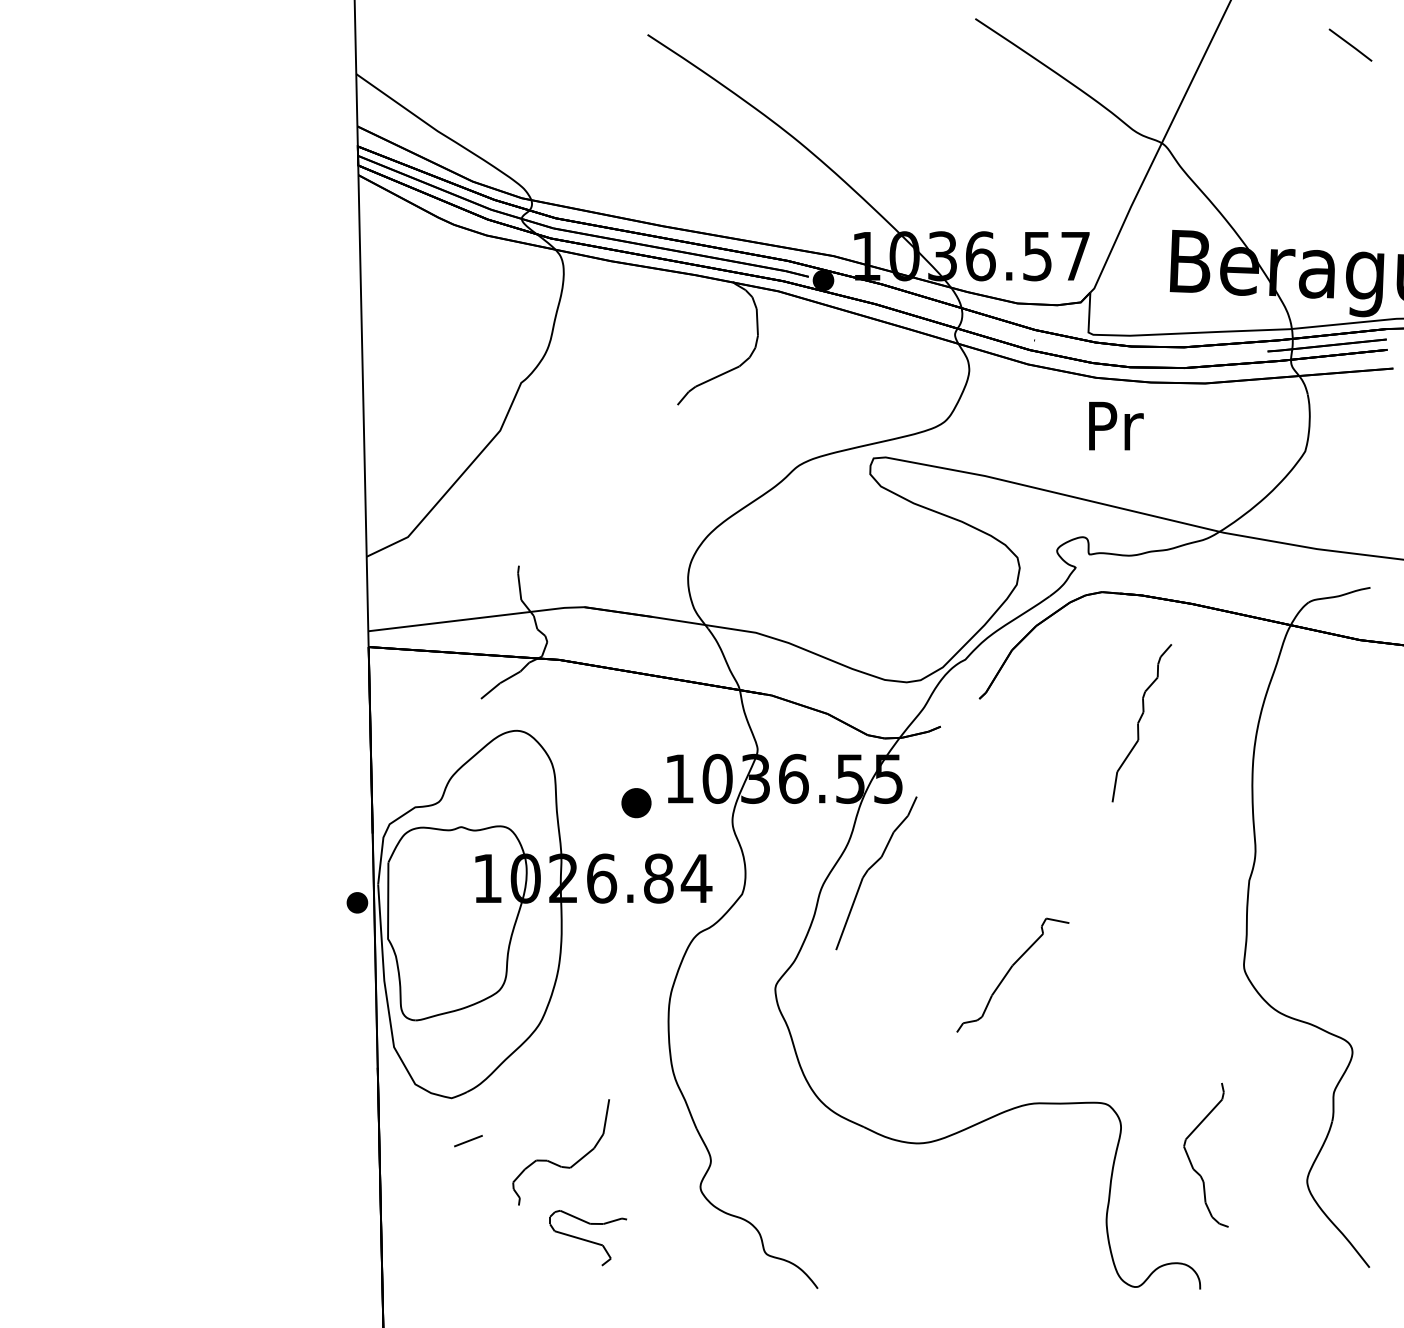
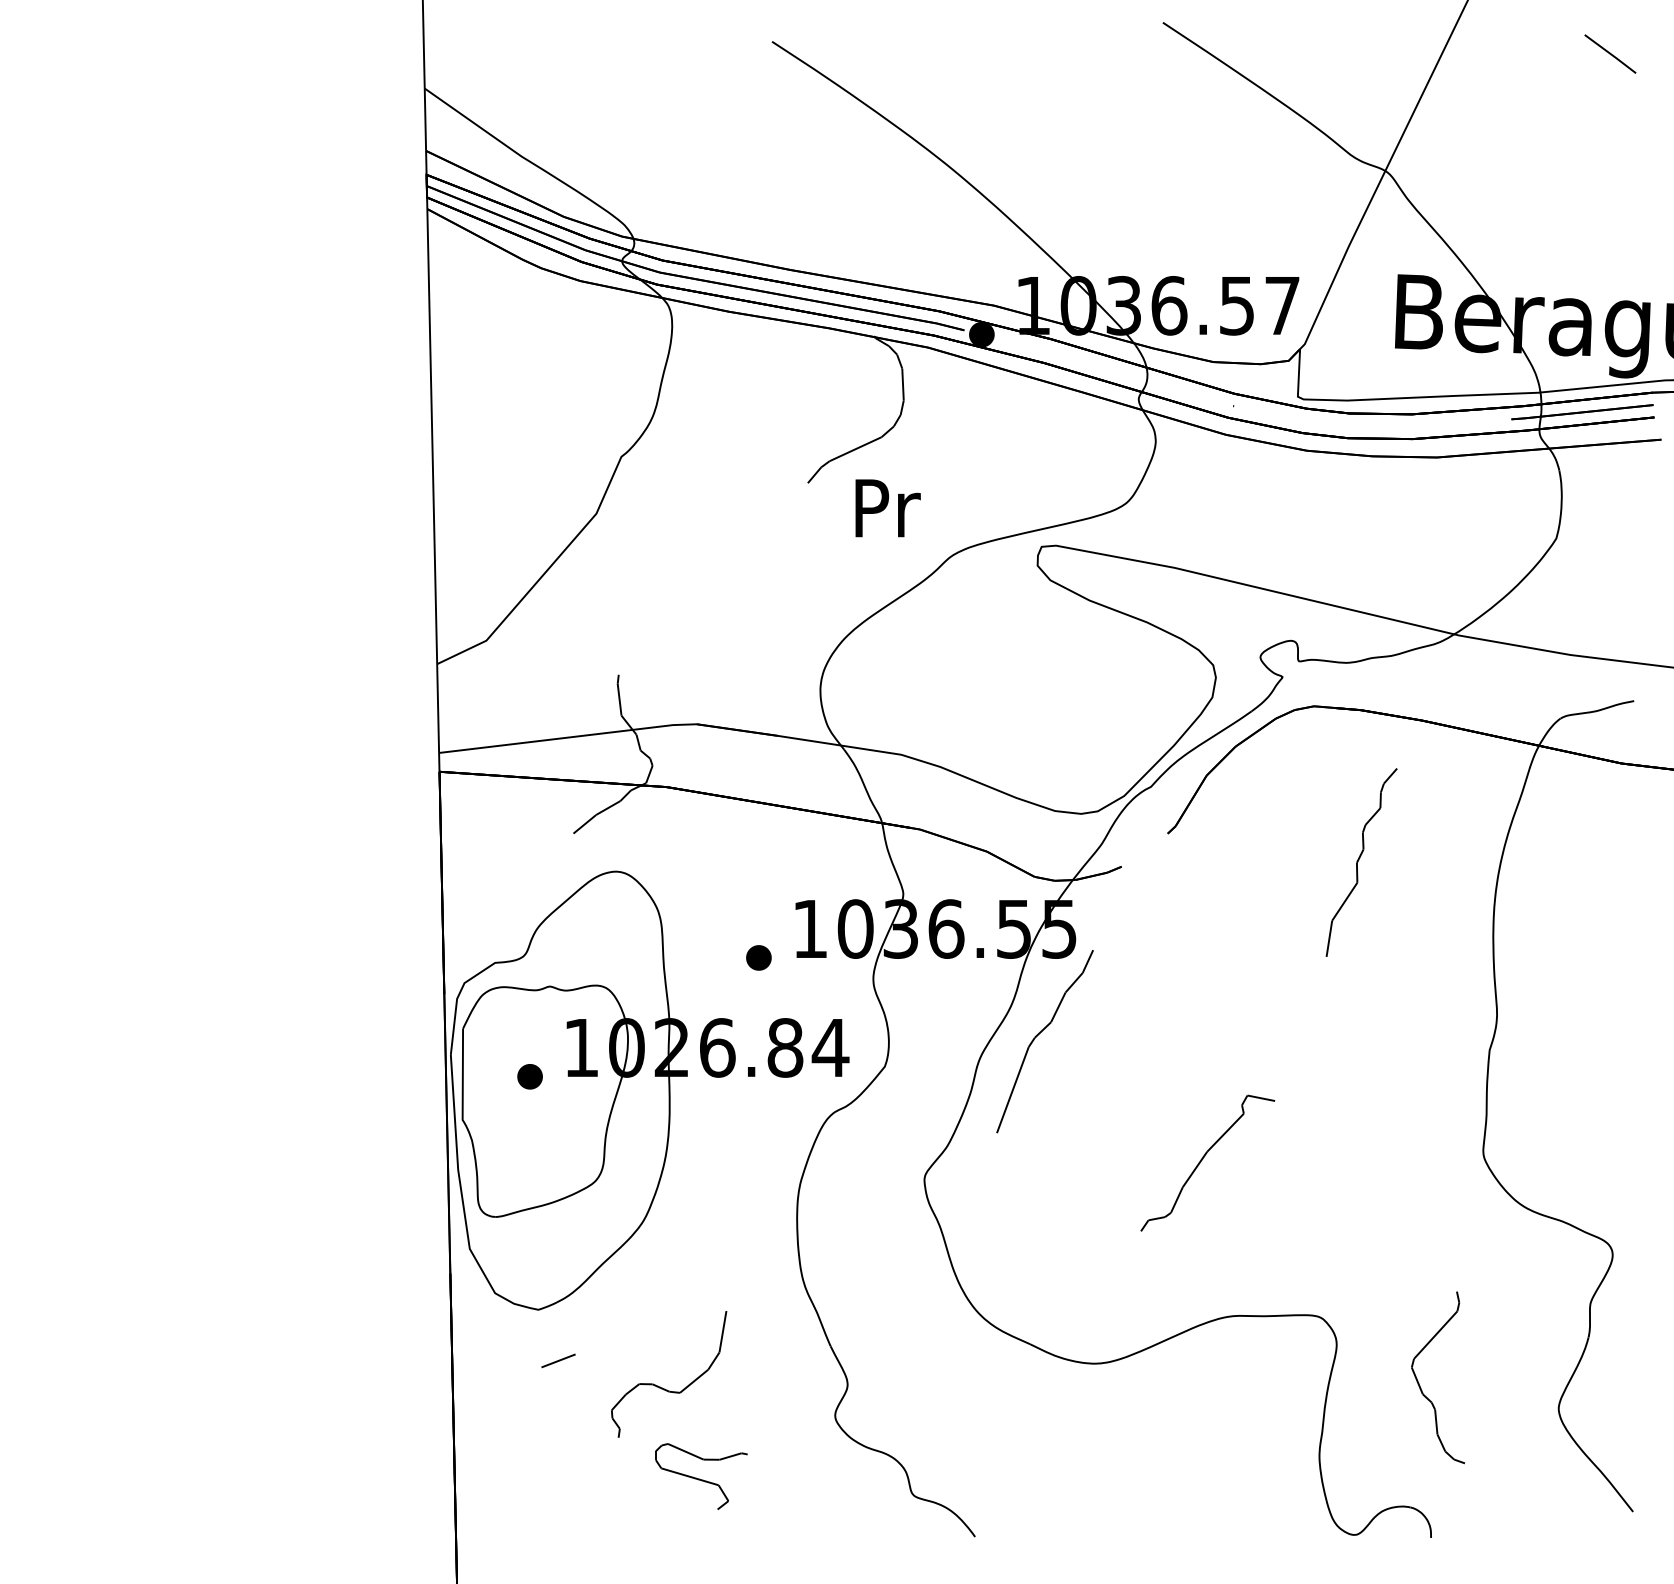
text: (1115, 426) -> (887, 508), moved
part: (636, 802) -> (758, 957), size x0.71
part: (356, 902) -> (529, 1076), moved

